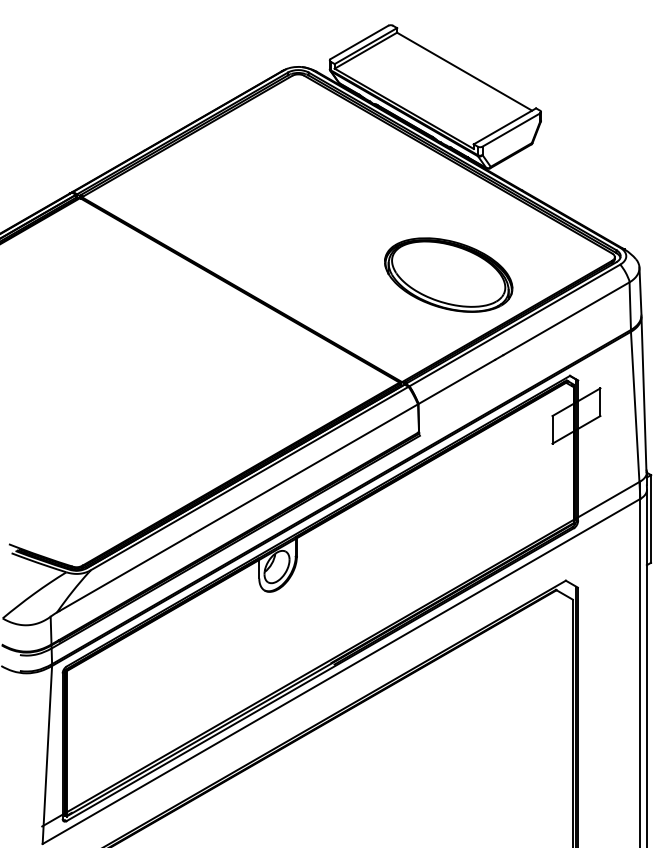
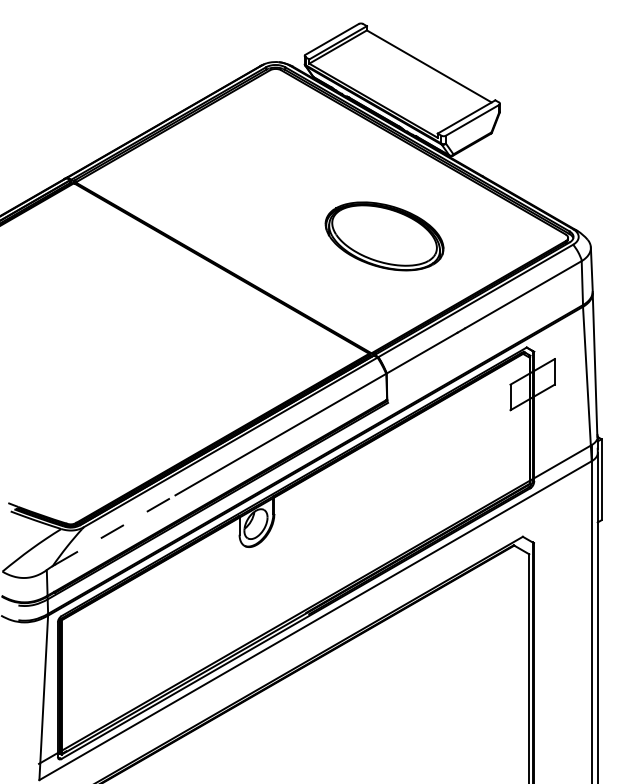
part: (448, 275) -> (384, 236), moved
line: (125, 573) -> (115, 530), solid -> dashed

